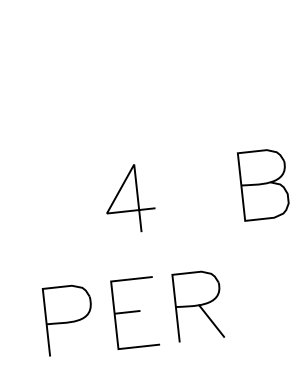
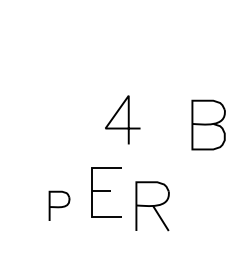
line: (136, 197) -> (127, 119), moved
part: (134, 313) -> (106, 192), moved
part: (69, 318) -> (59, 205), size x0.6

